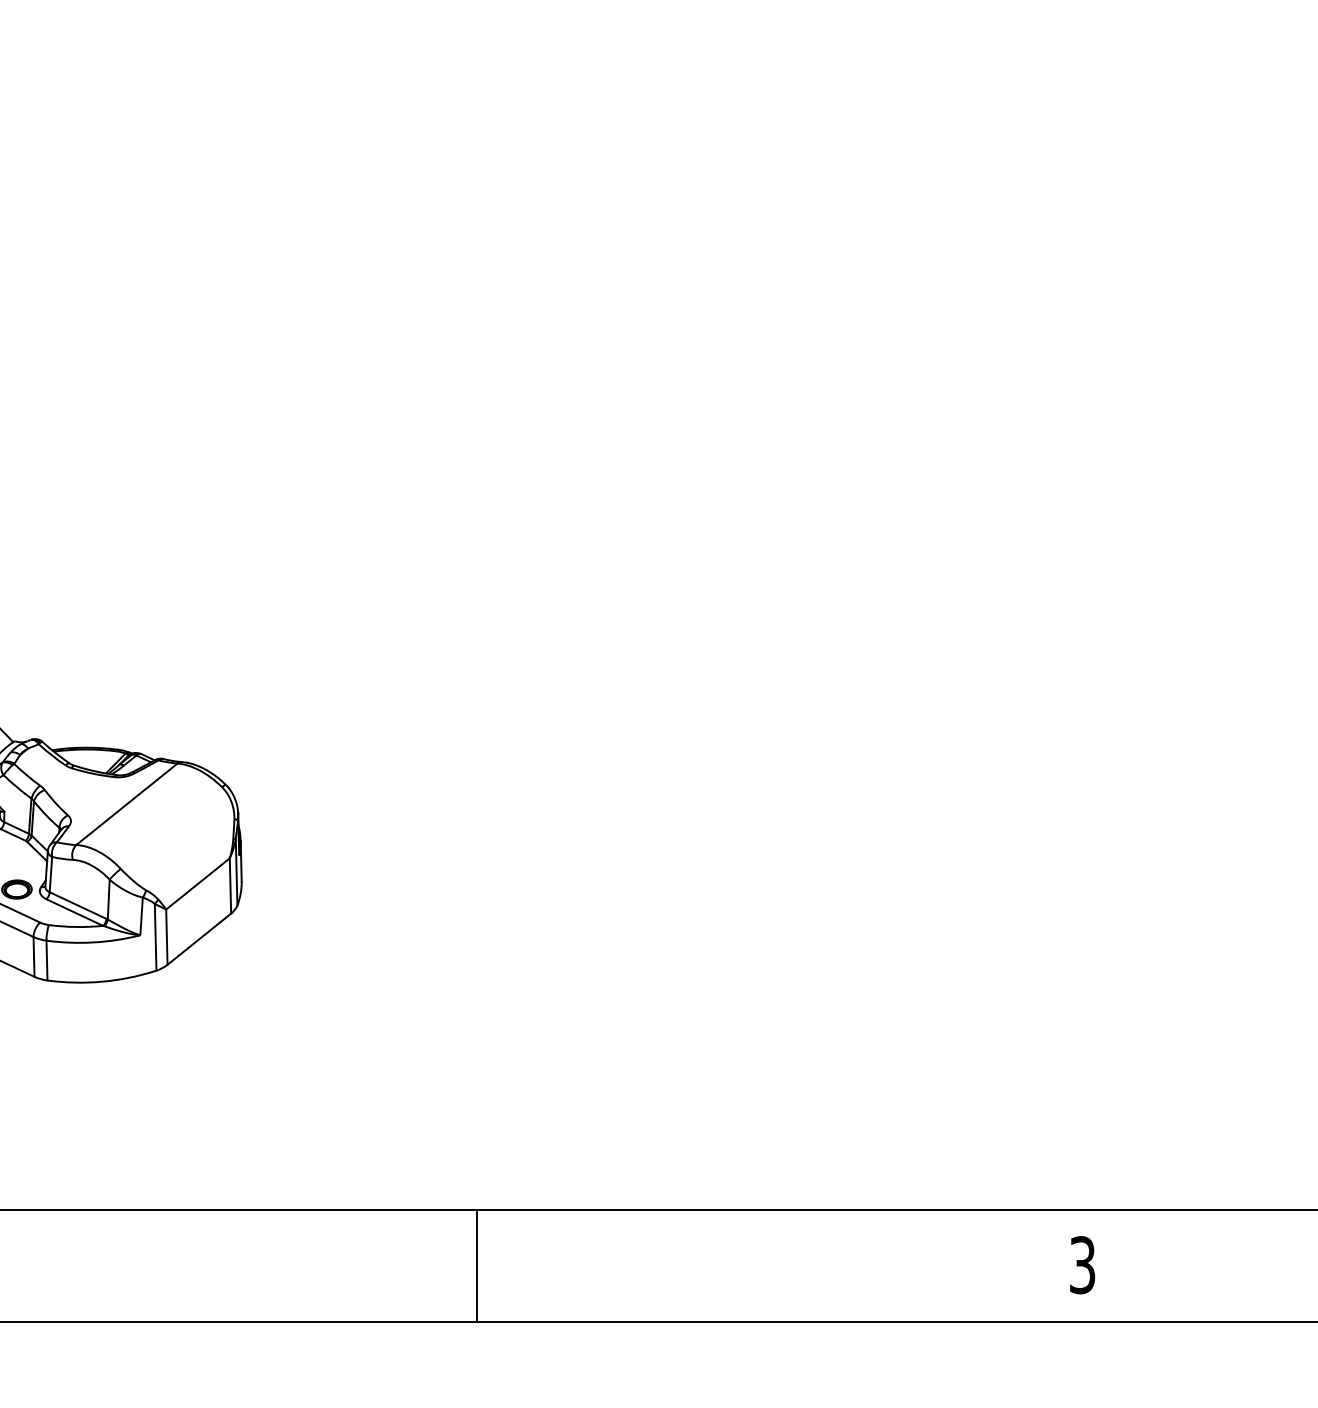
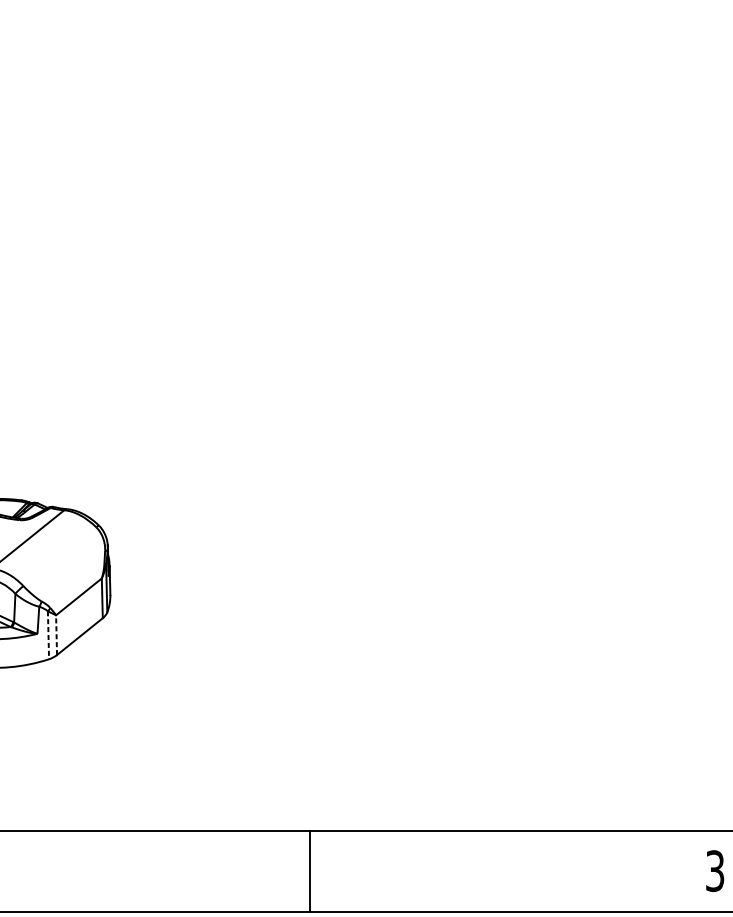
line: (155, 937) -> (48, 635), solid -> dashed
line: (166, 937) -> (56, 635), solid -> dashed
line: (476, 1265) -> (309, 871), moved

